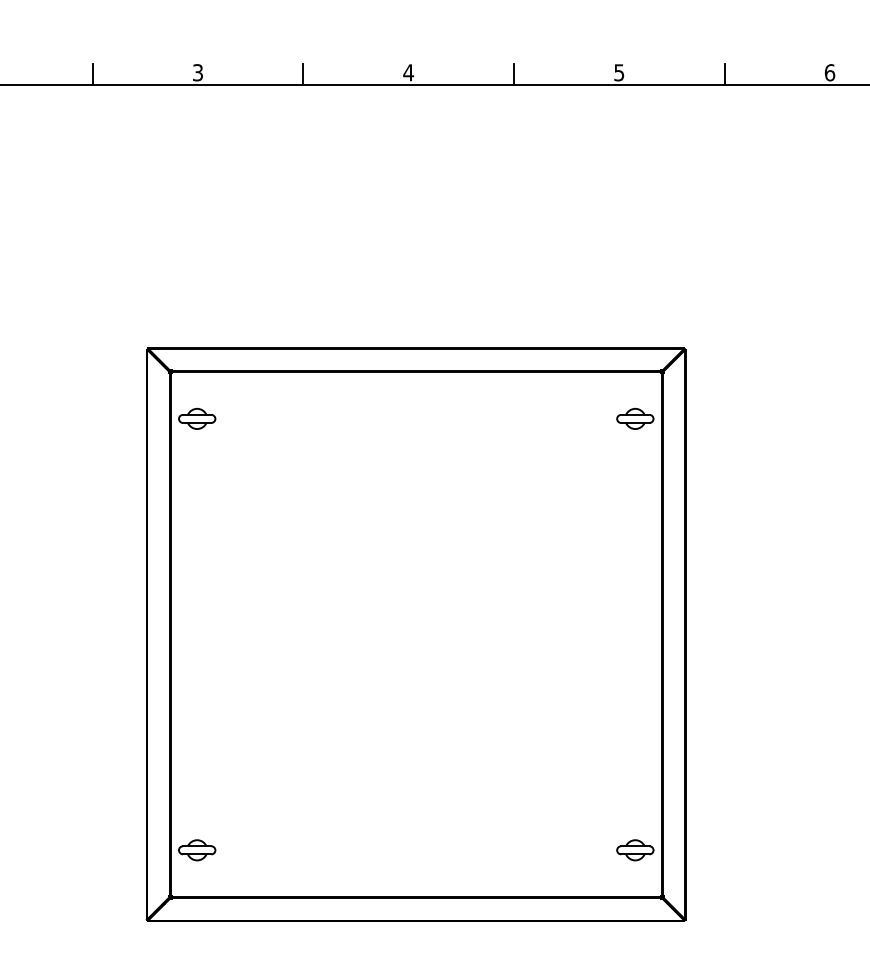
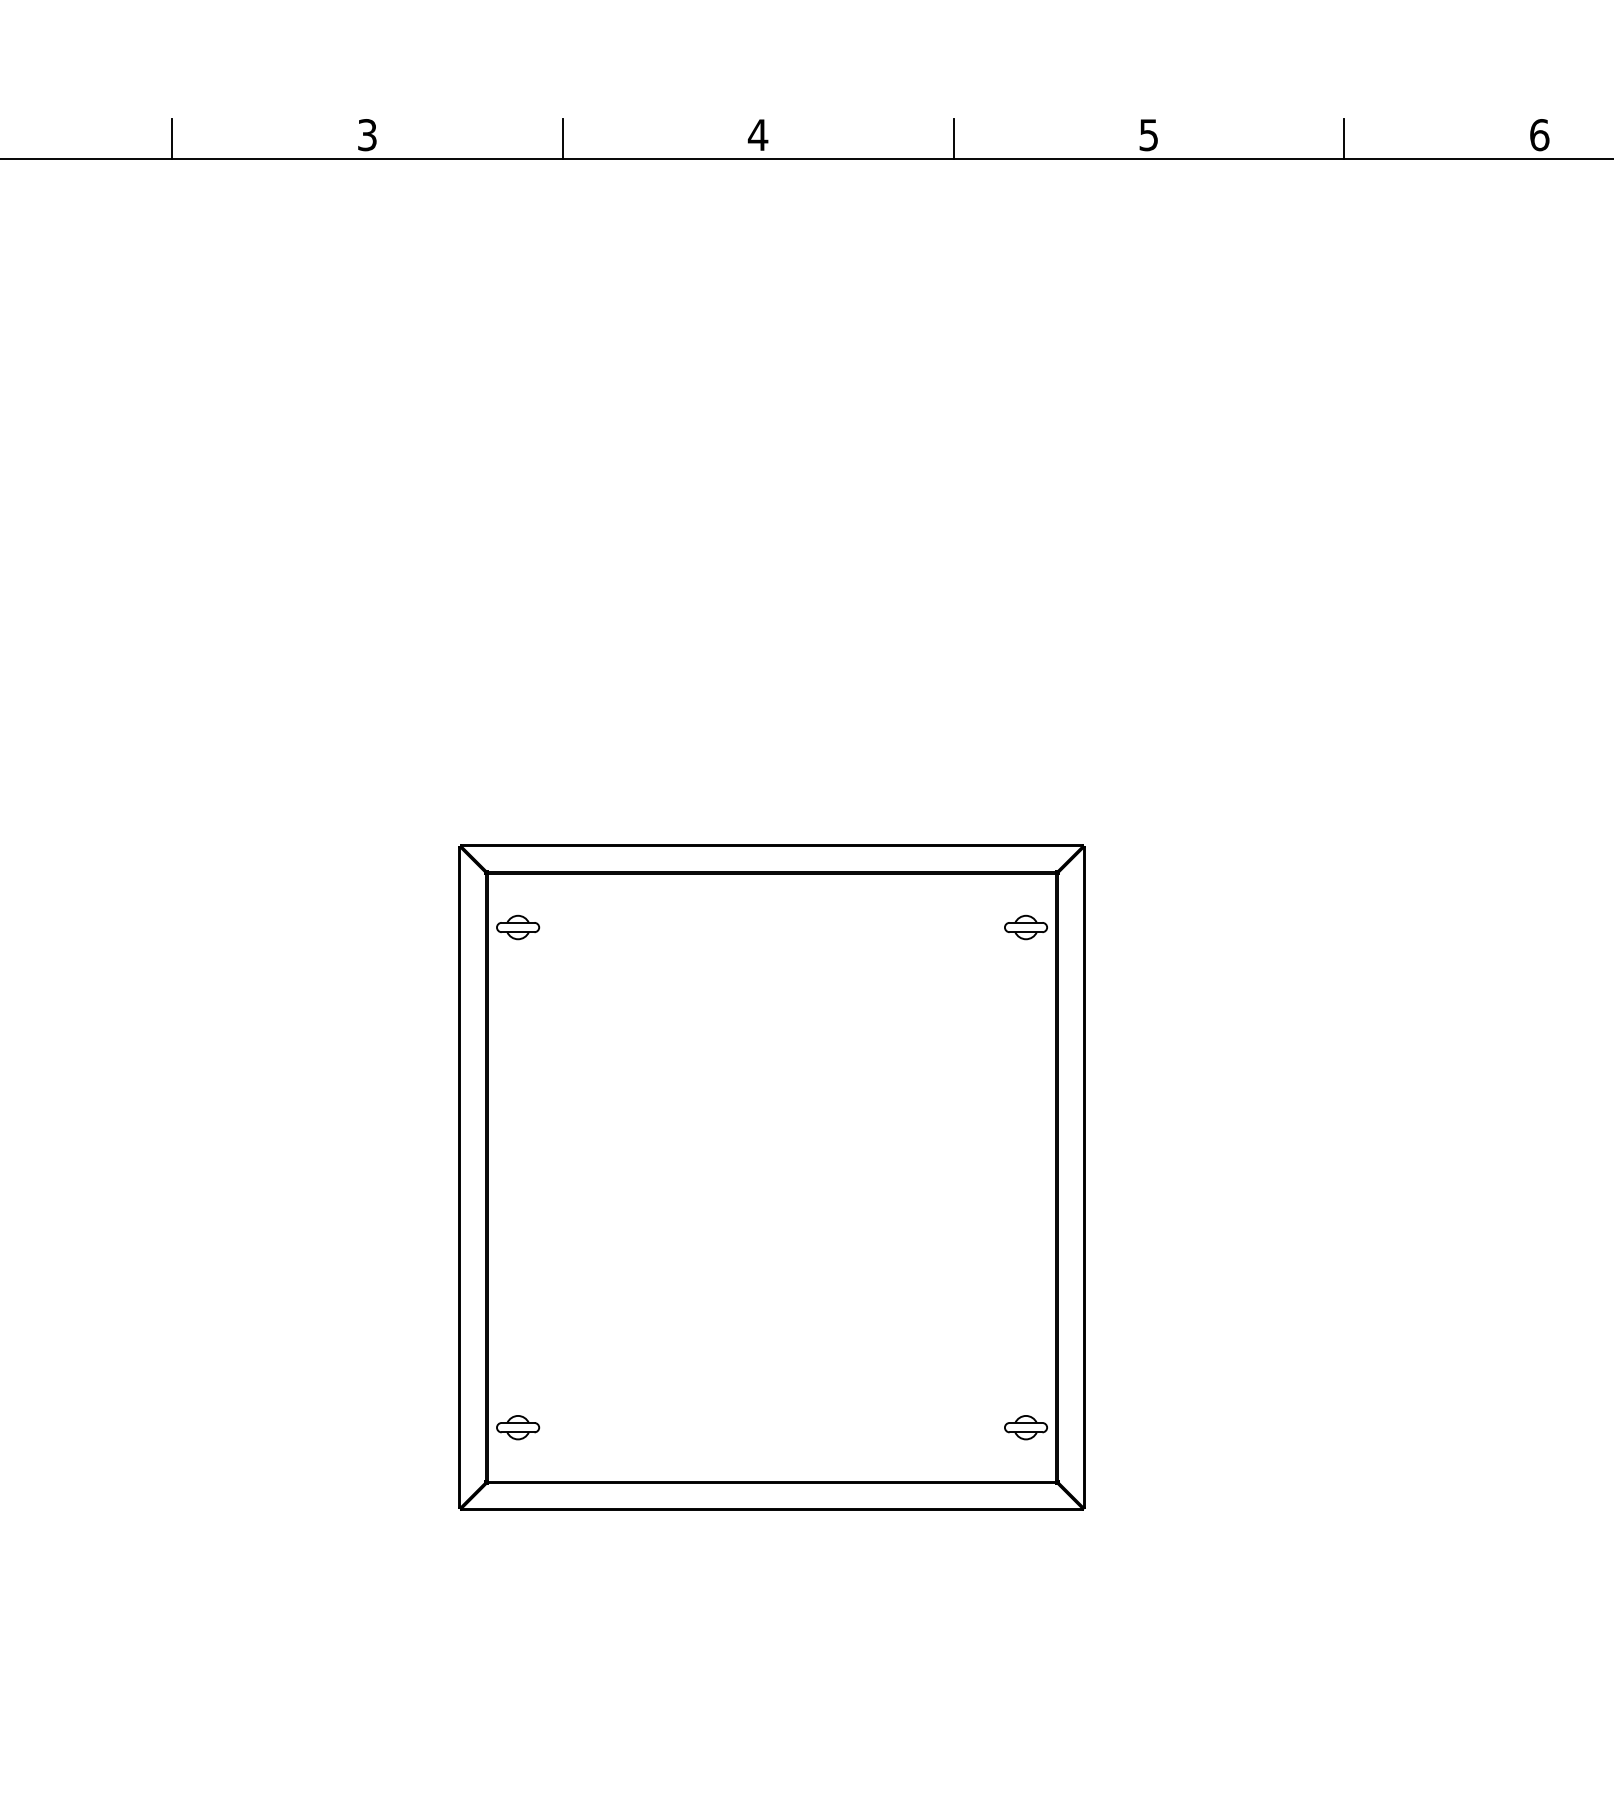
part: (415, 634) -> (770, 1177), size x0.62

